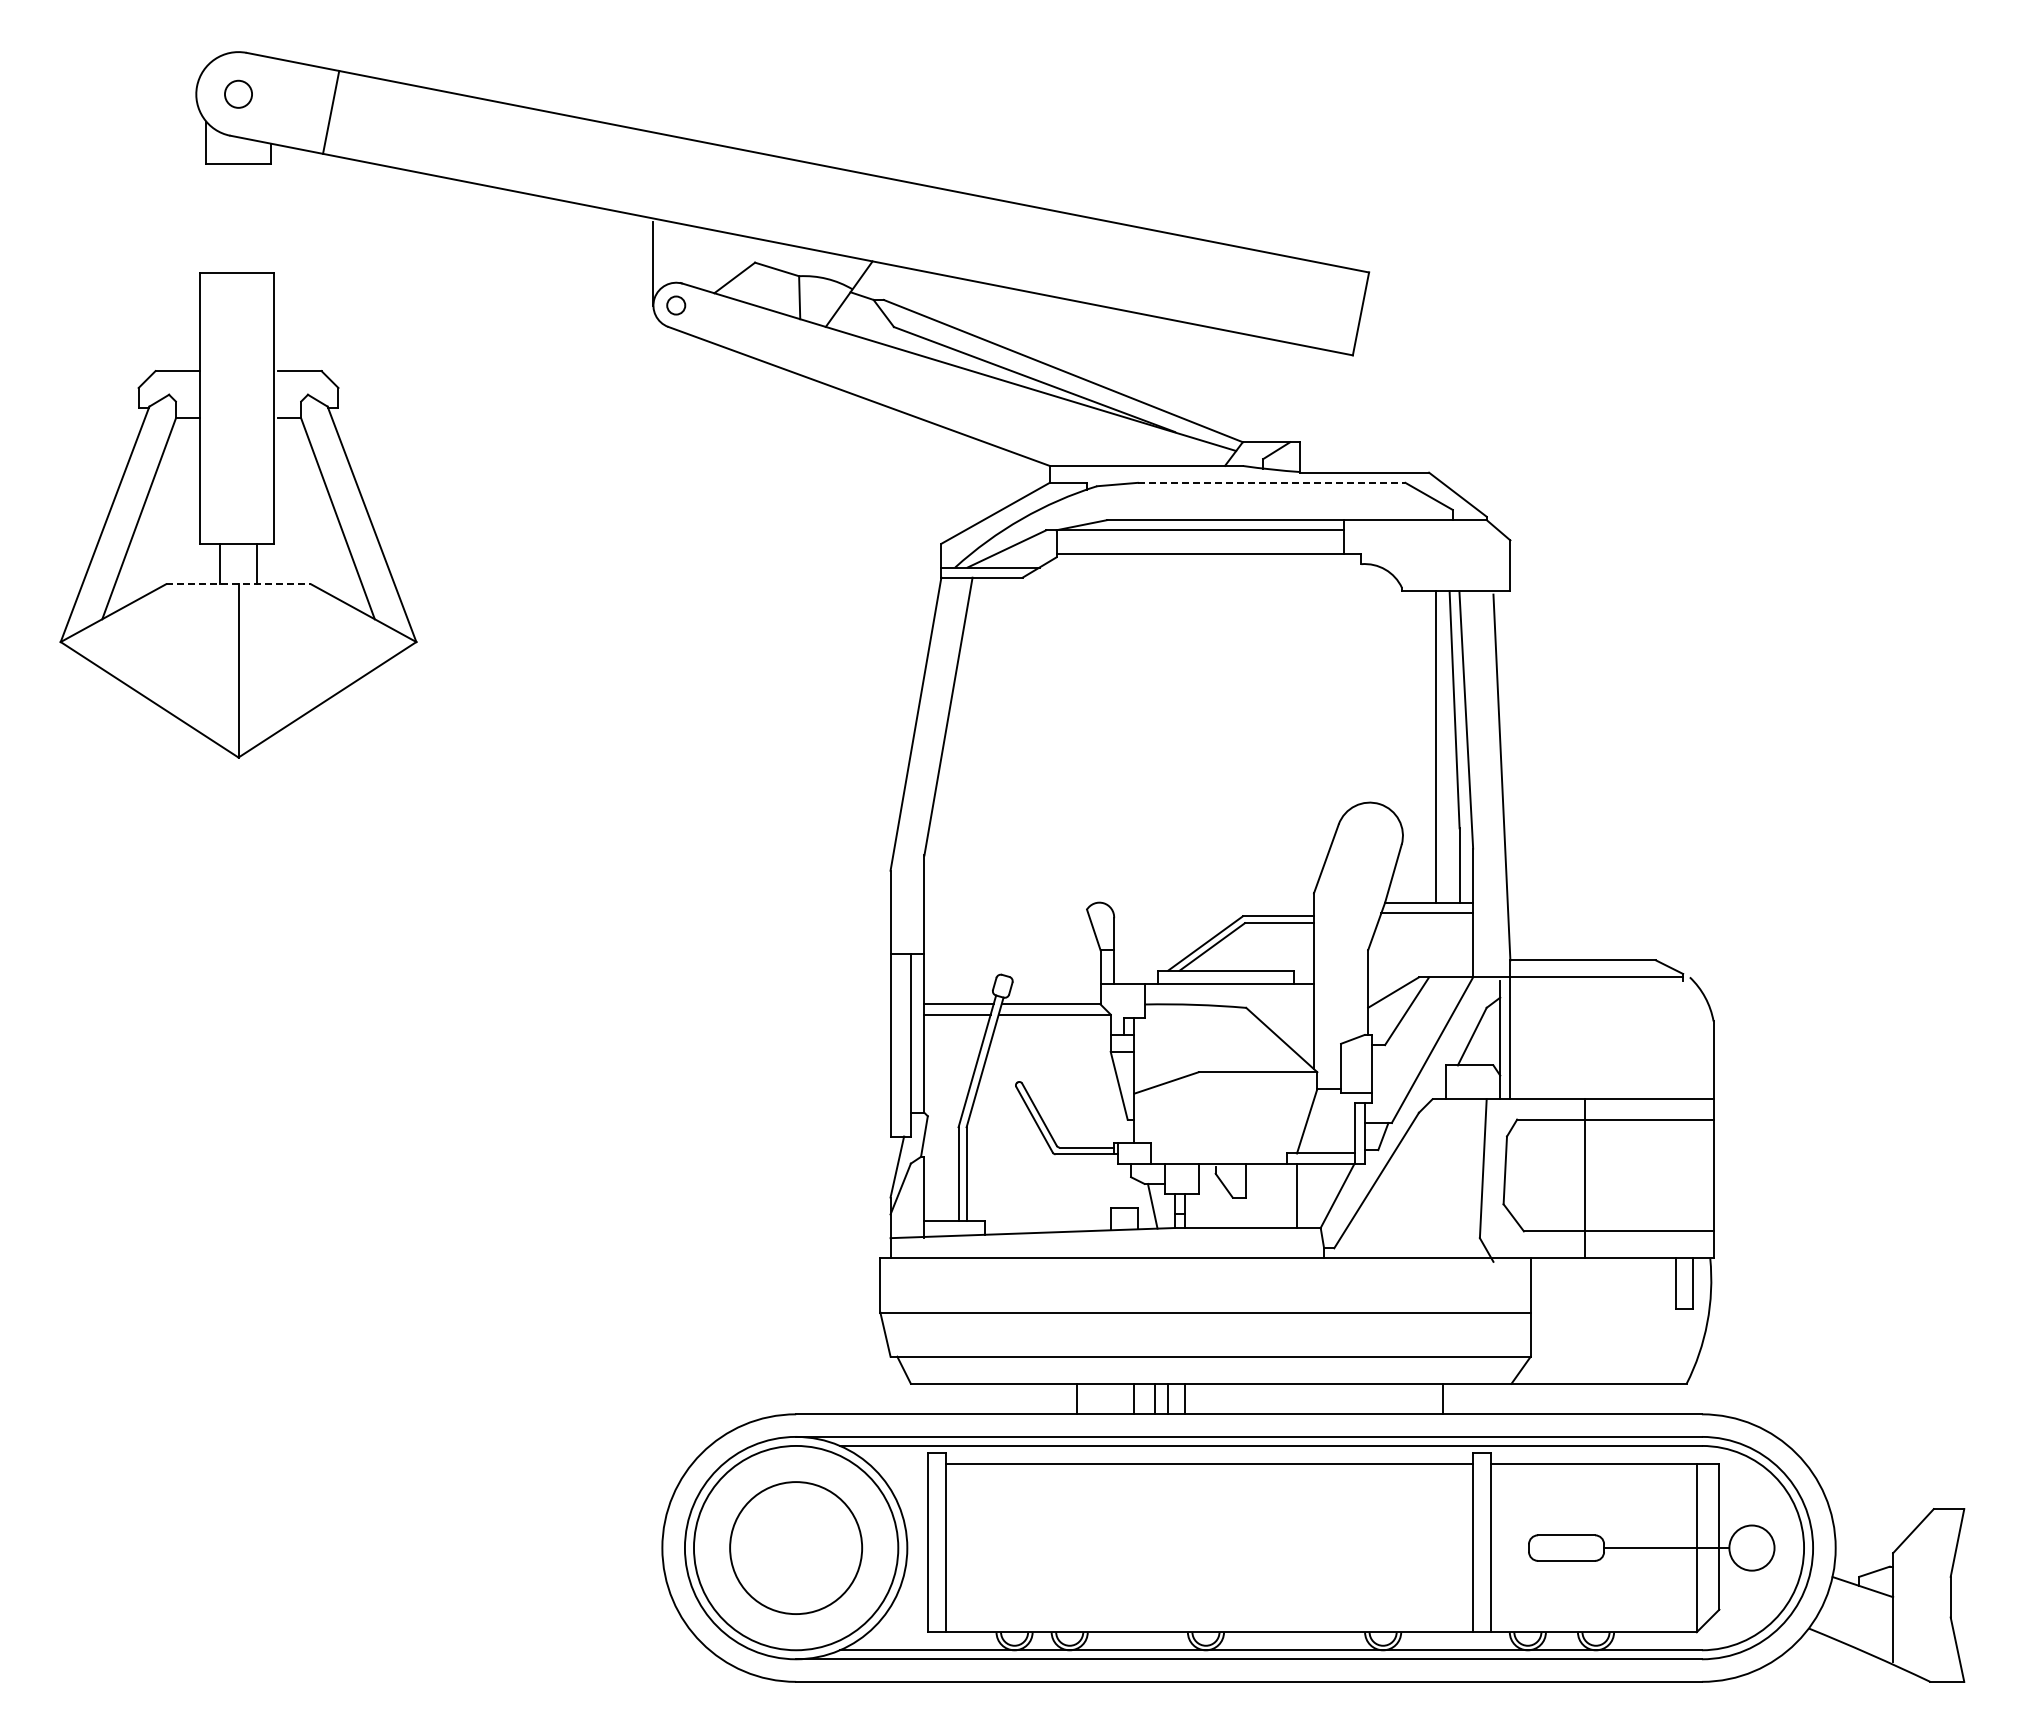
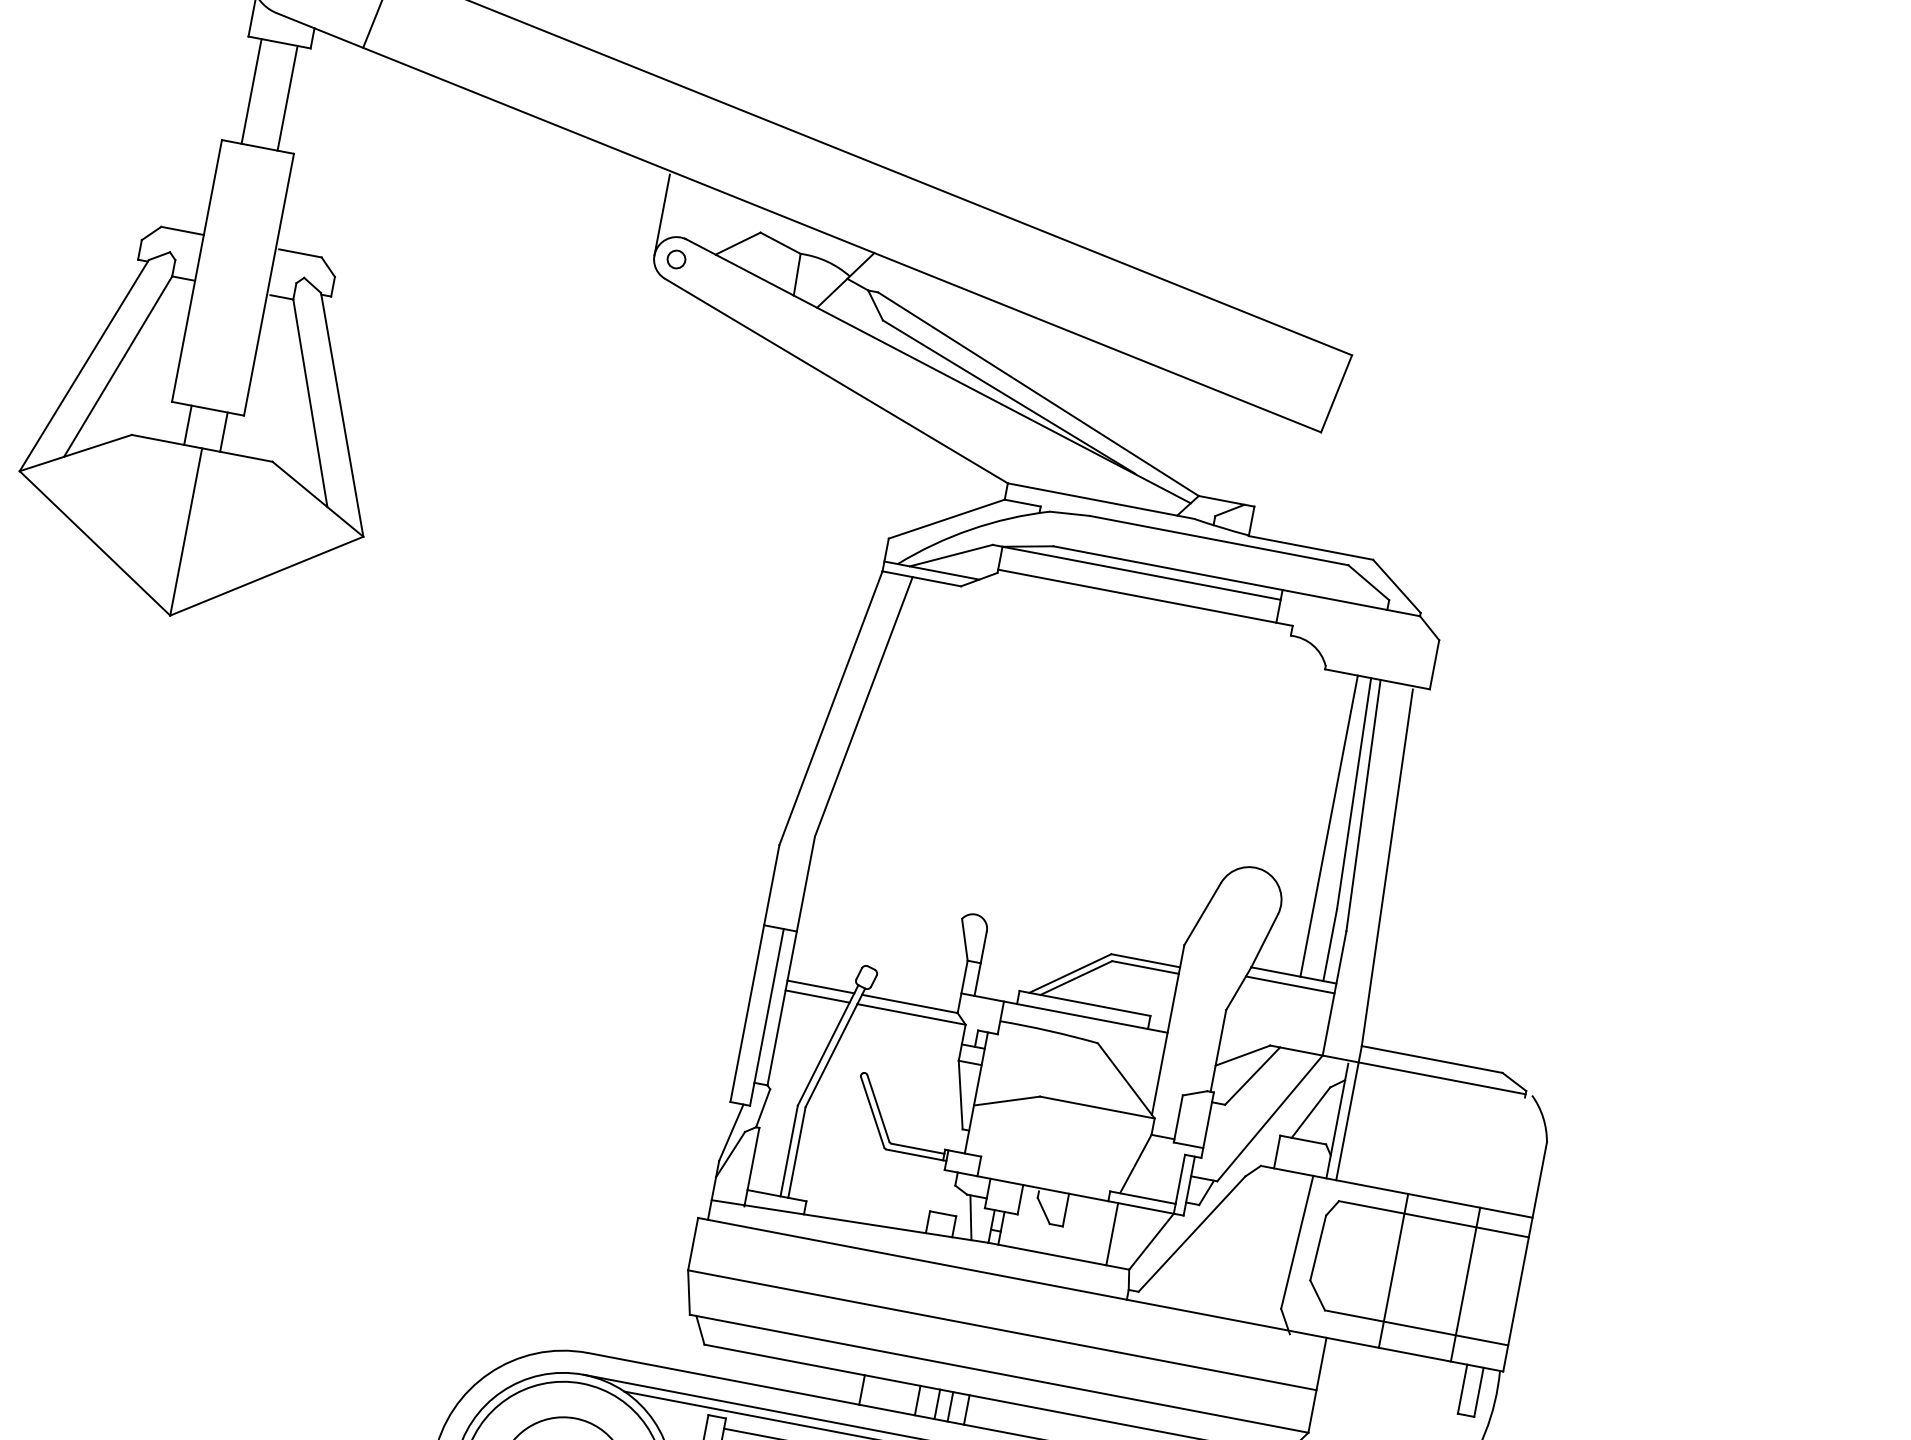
line: (219, 218) -> (251, 91), added
line: (257, 218) -> (287, 98), added
line: (1271, 482) -> (1219, 540), dashed -> solid
line: (238, 584) -> (202, 448), dashed -> solid
line: (1659, 1178) -> (1465, 1284), added

